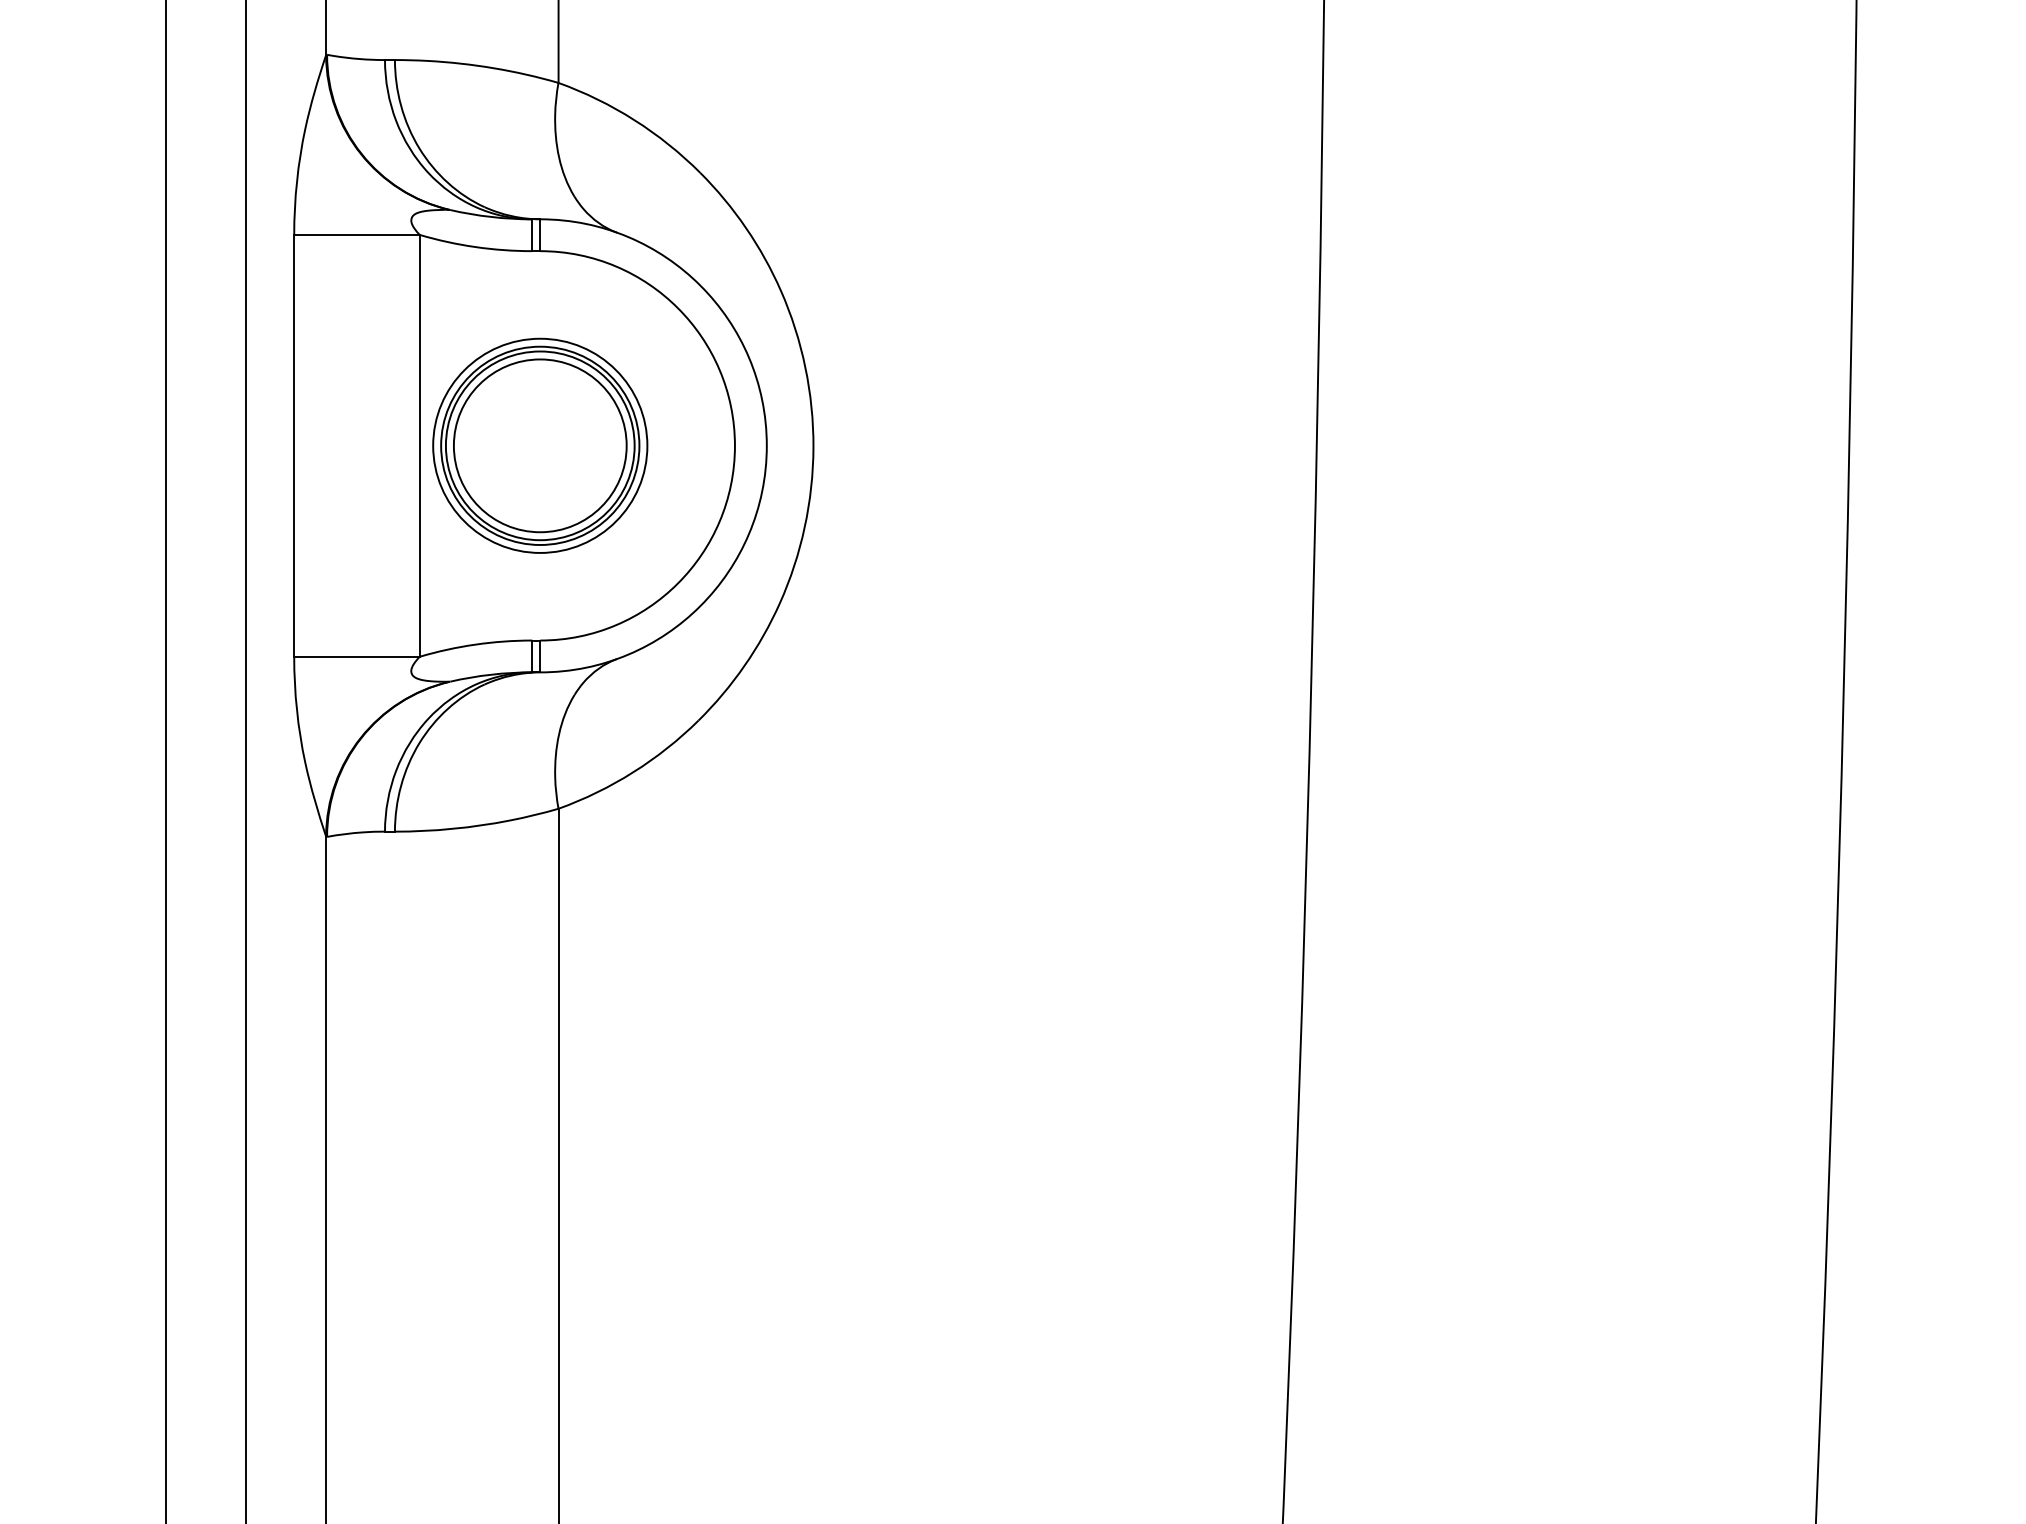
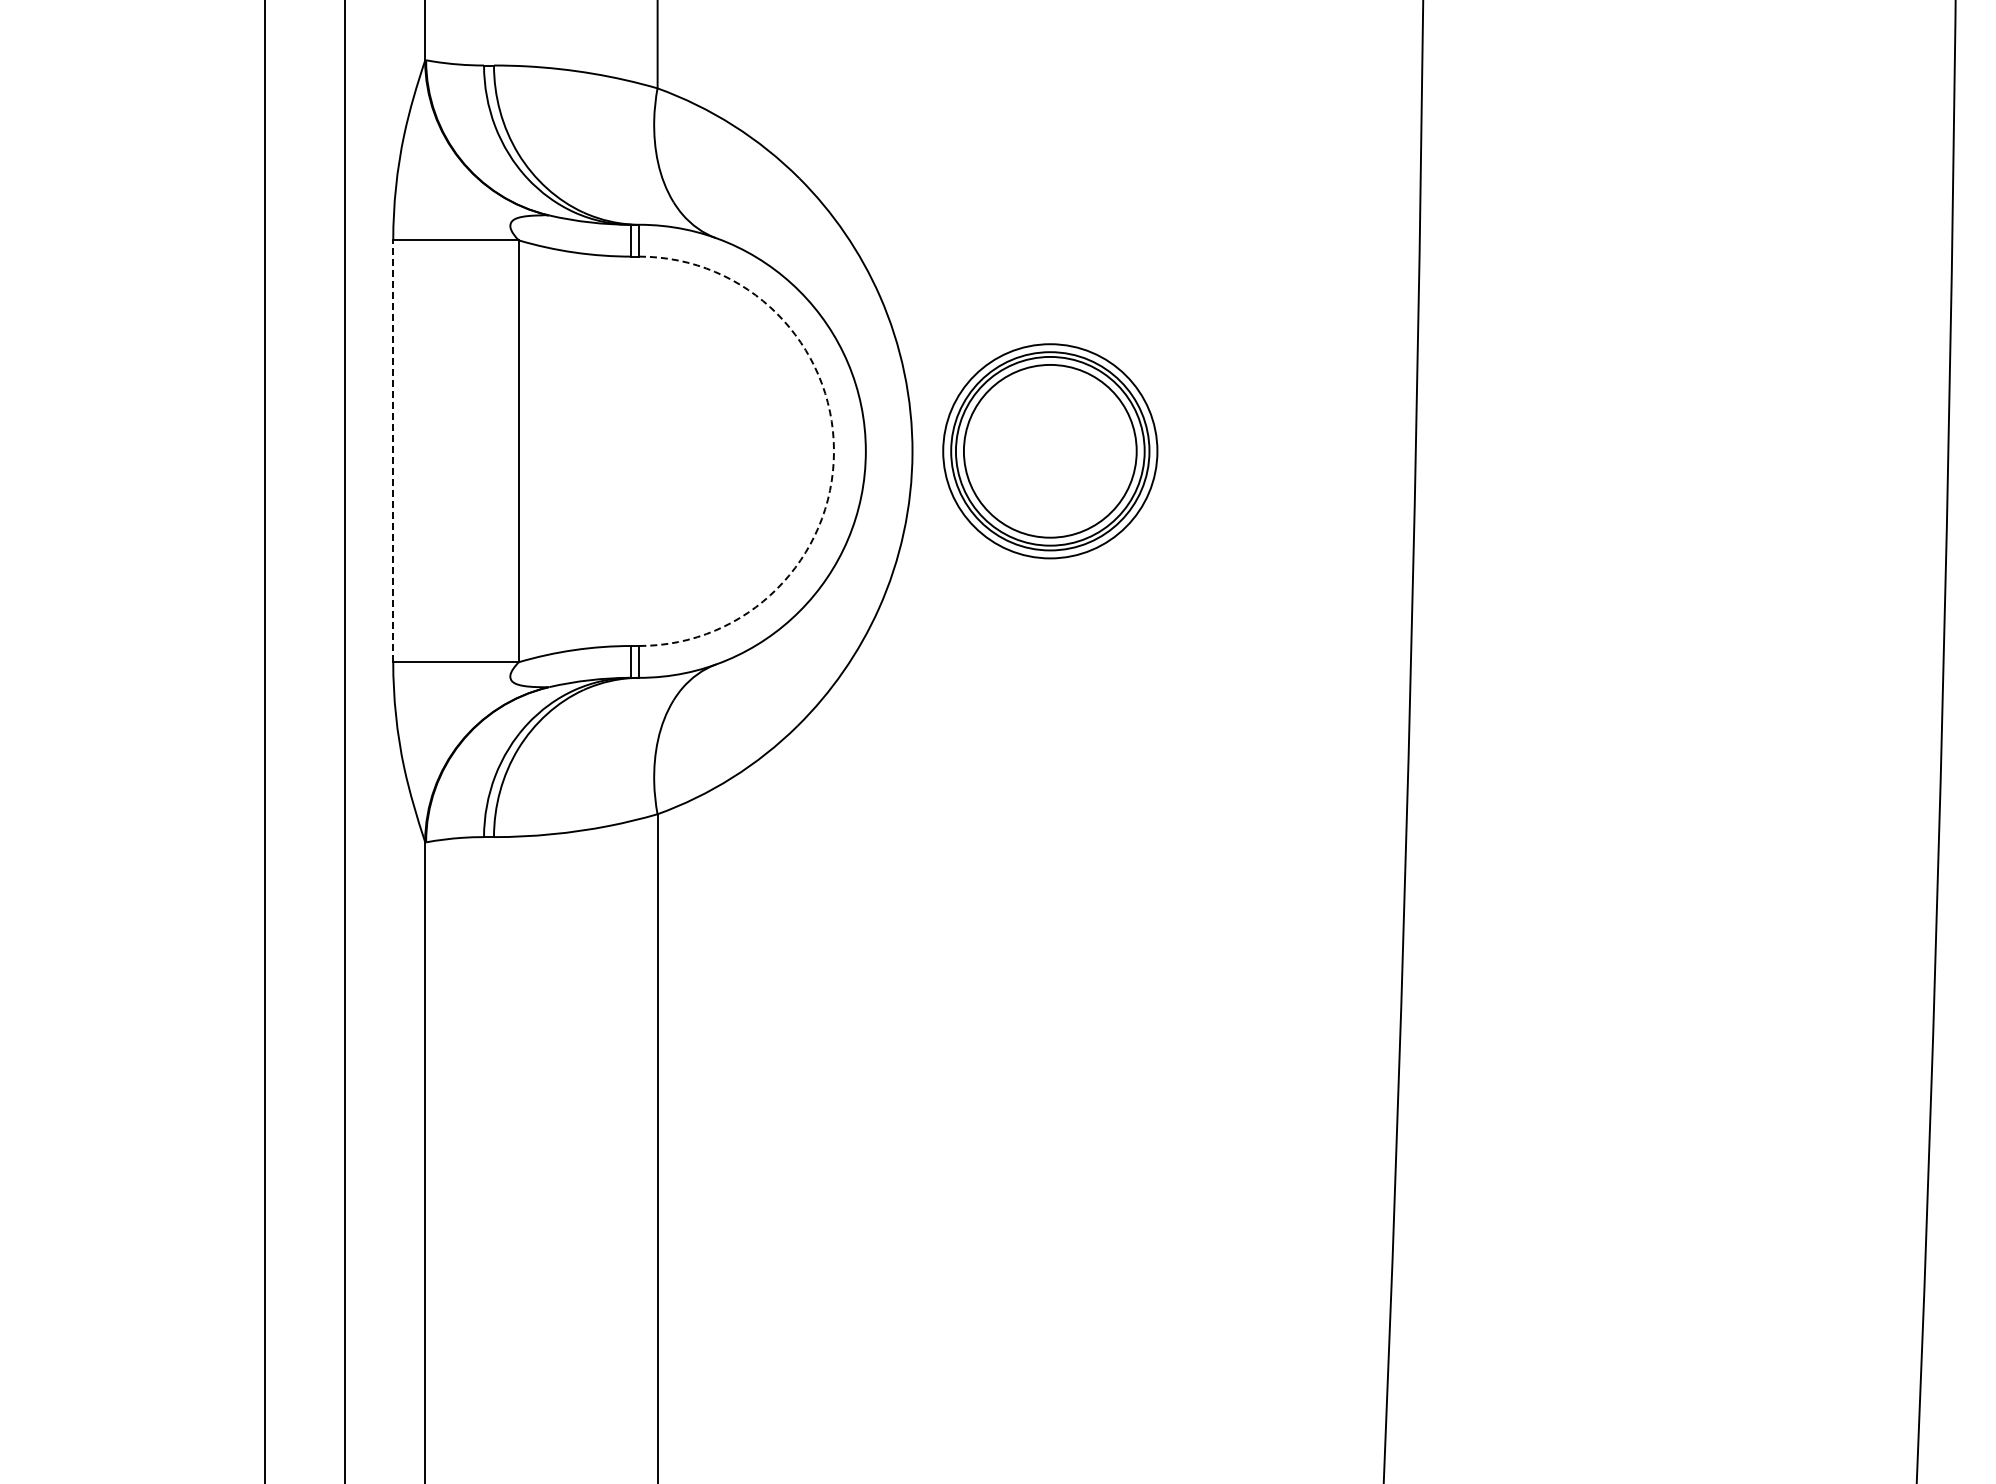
line: (294, 445) -> (393, 450), solid -> dashed
part: (540, 445) -> (1050, 450), moved
arc: (734, 445) -> (833, 450), solid -> dashed

